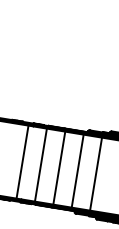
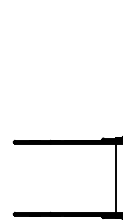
line: (23, 161) -> (46, 177), removed
line: (41, 164) -> (63, 177), removed
line: (58, 167) -> (80, 177), removed
line: (77, 170) -> (98, 177), removed

